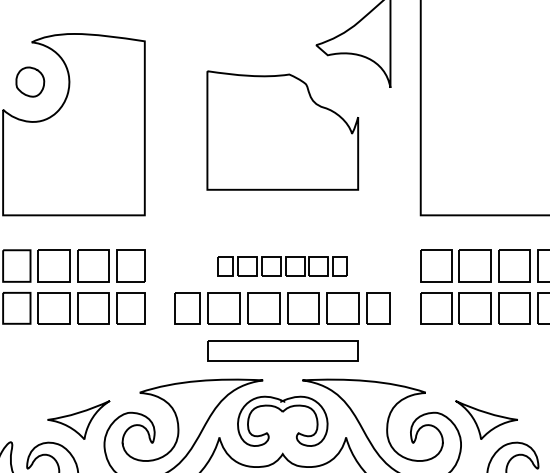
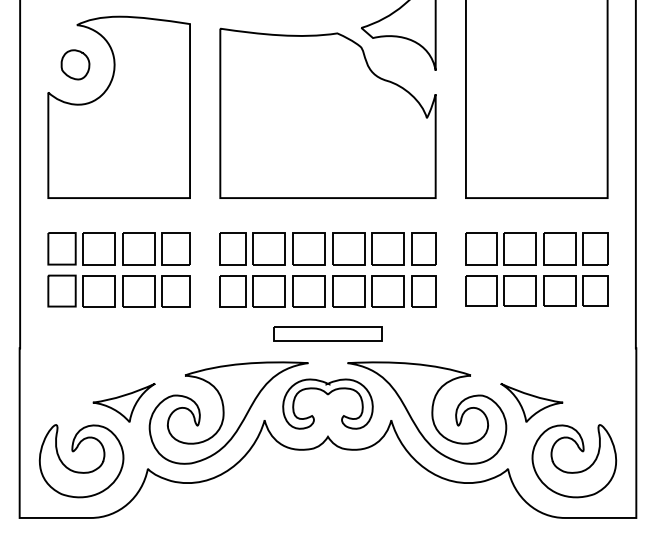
part: (282, 129) -> (327, 112), size x1.43
part: (282, 265) -> (327, 248), size x1.67
part: (282, 350) -> (327, 333), size x0.71

